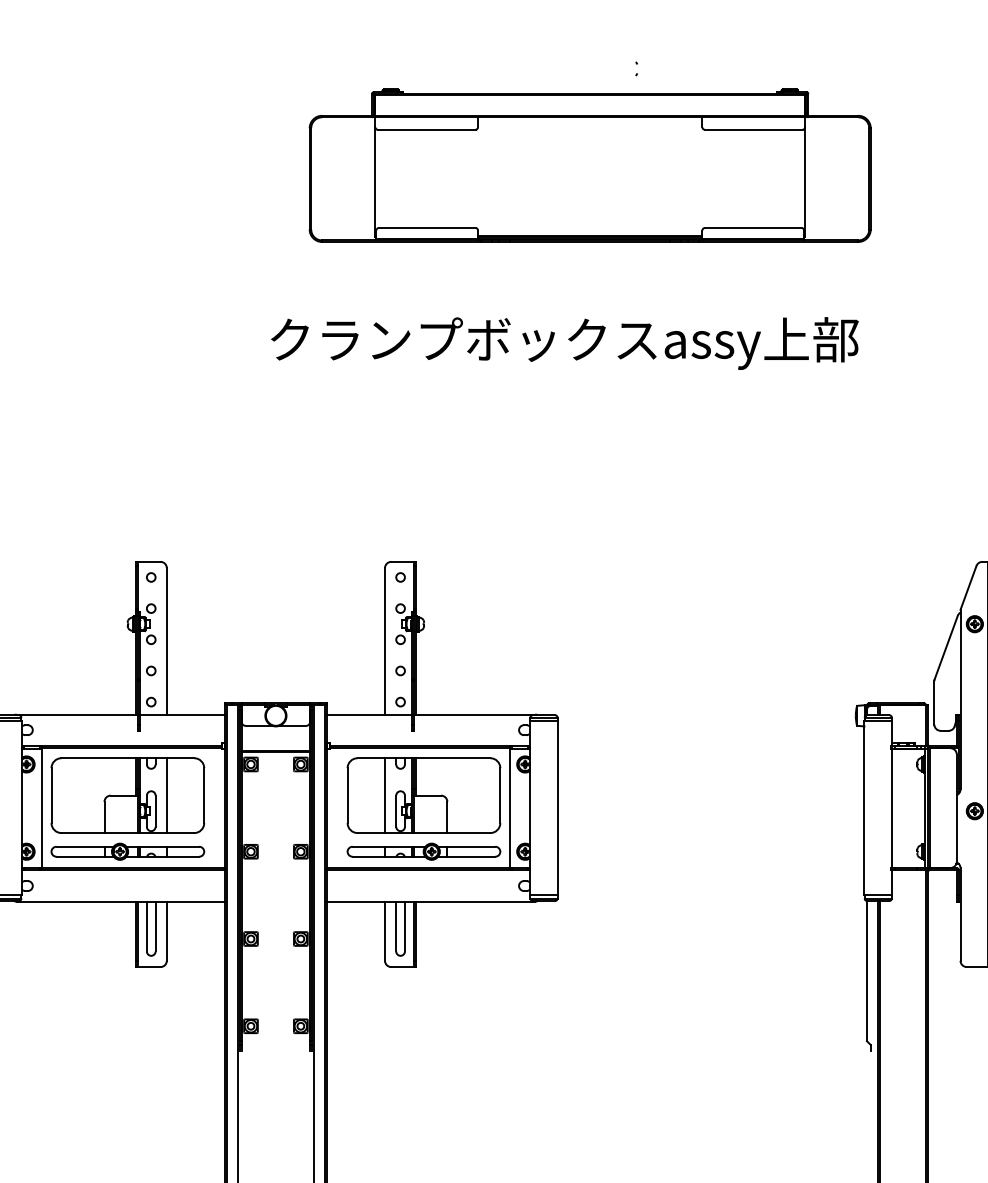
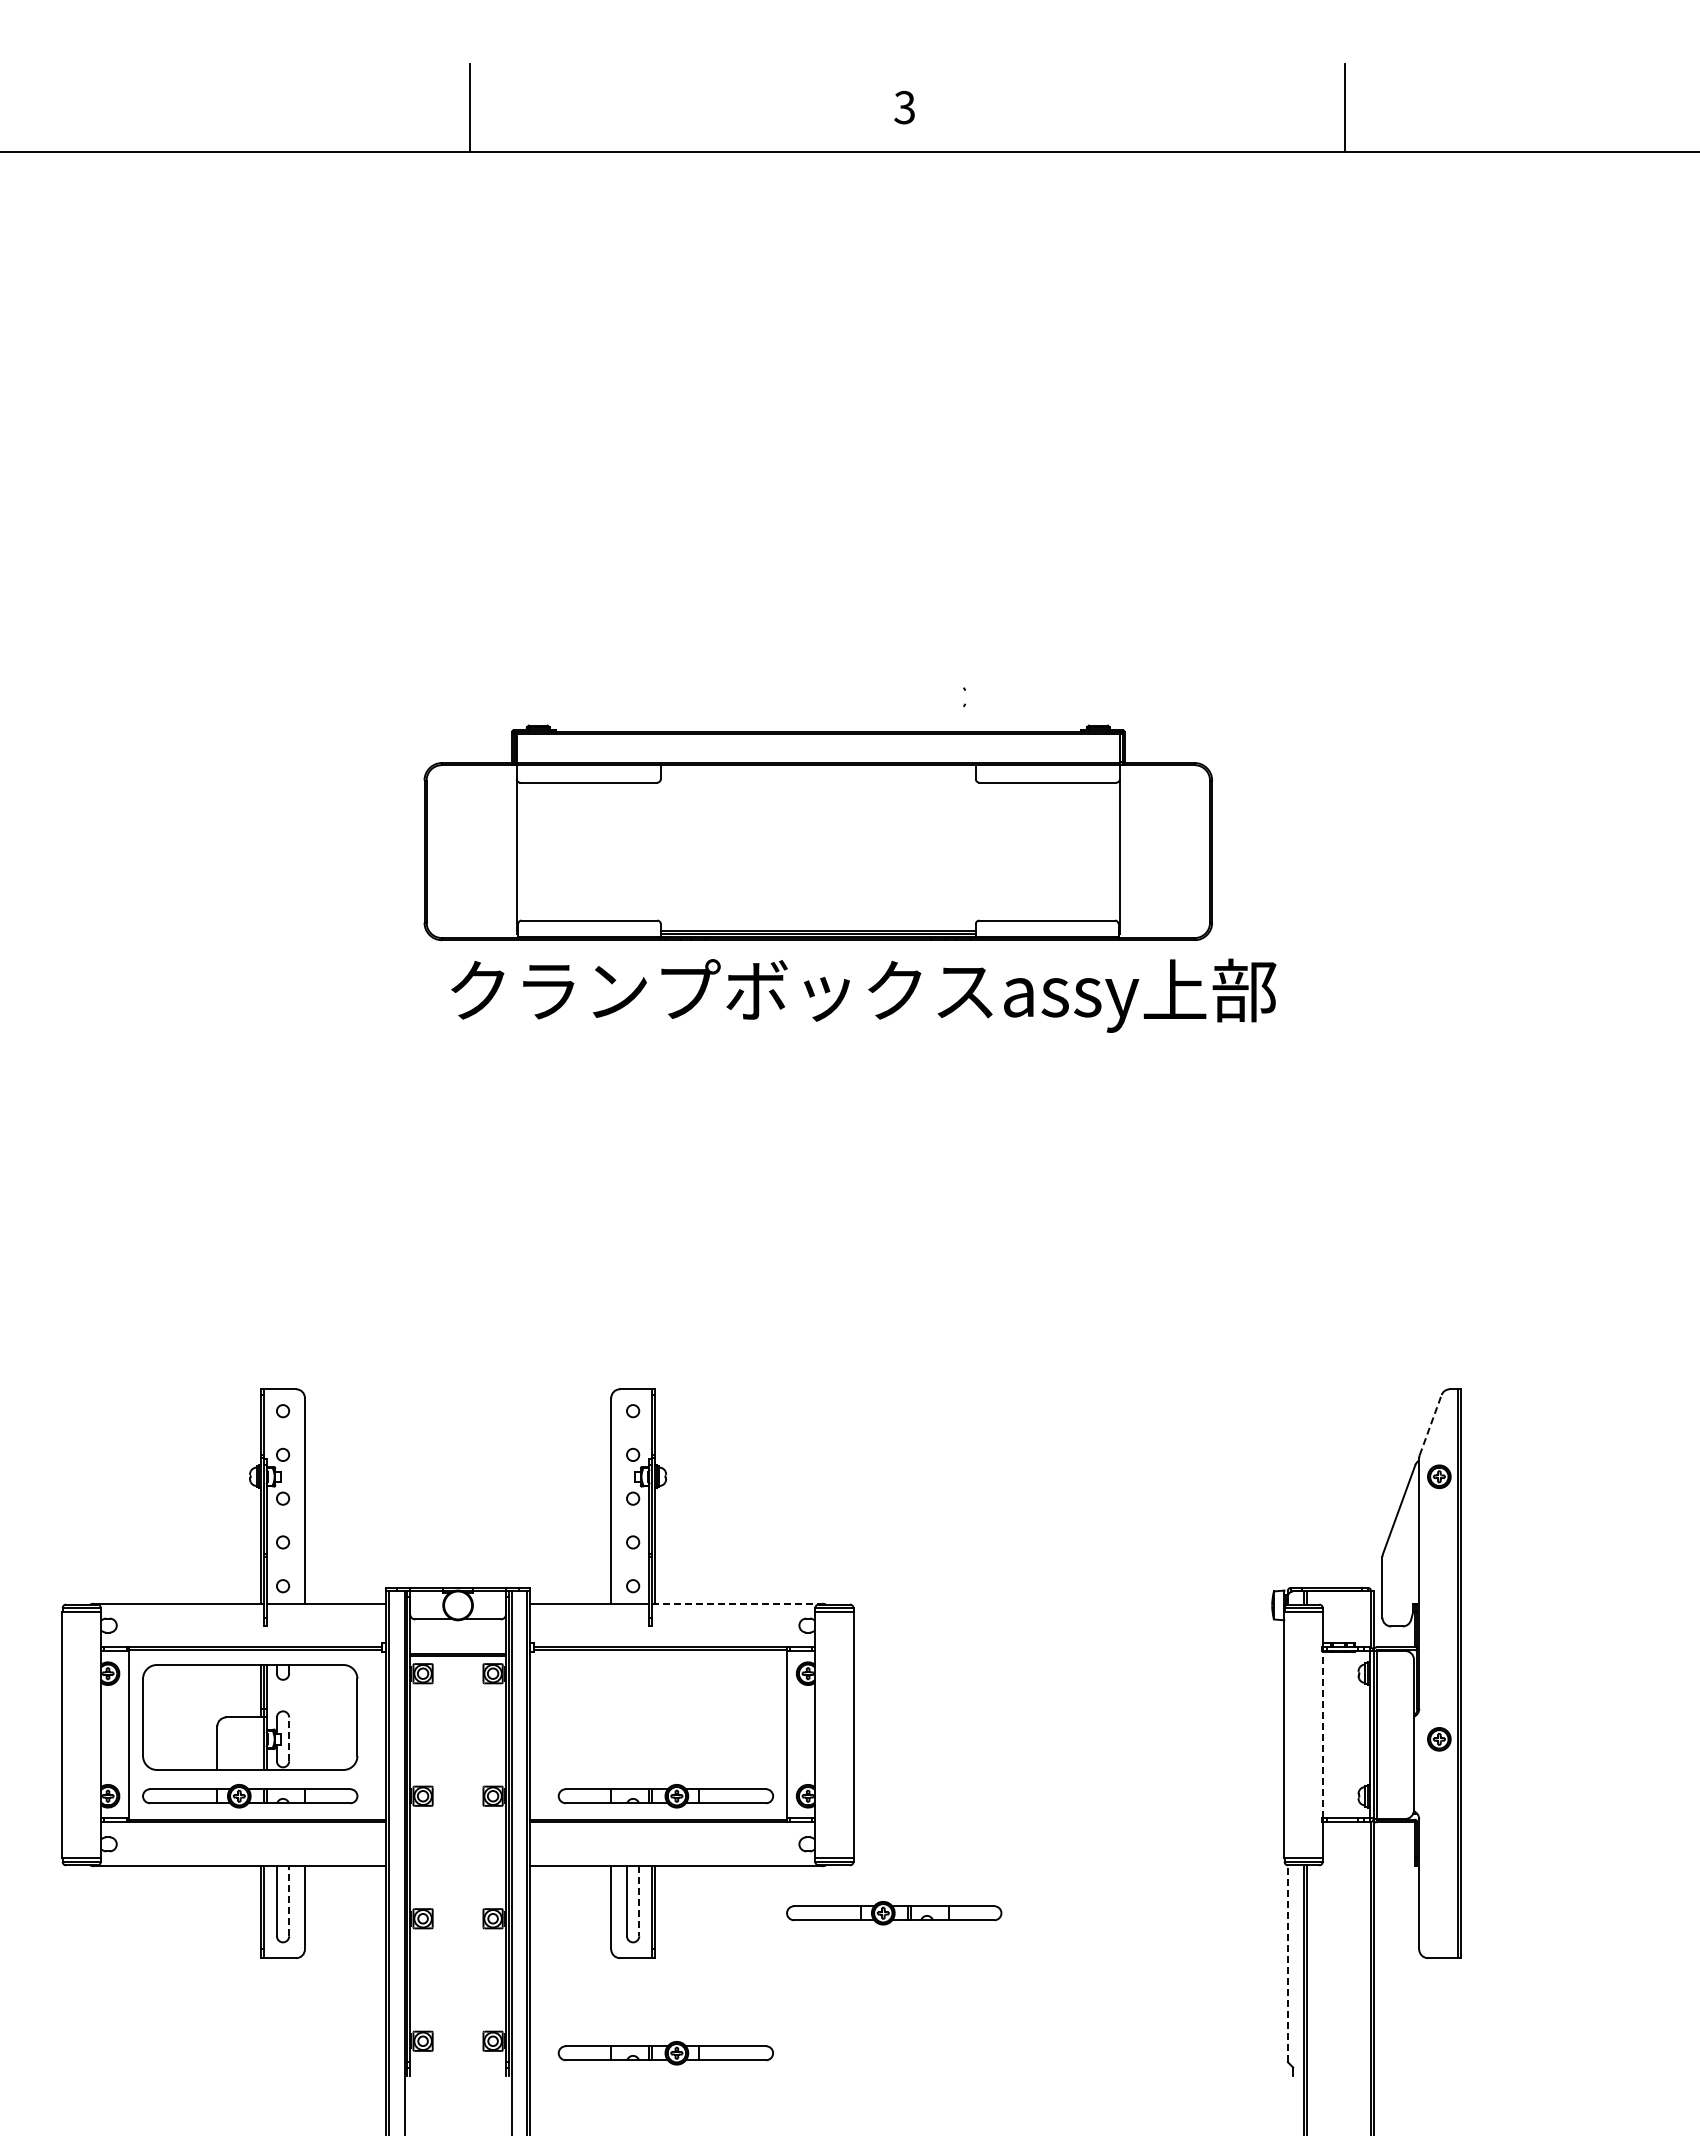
part: (589, 165) -> (817, 832), moved
text: (564, 343) -> (863, 995), moved
line: (968, 587) -> (1430, 1425), solid -> dashed
line: (474, 714) -> (737, 1603), solid -> dashed
line: (166, 794) -> (304, 1716), removed
part: (423, 795) -> (665, 1717), removed
line: (892, 807) -> (1323, 1734), solid -> dashed
line: (155, 811) -> (289, 1739), solid -> dashed
line: (155, 926) -> (289, 1900), solid -> dashed
line: (405, 926) -> (639, 1901), solid -> dashed
part: (586, 935) -> (894, 1913), added
line: (866, 970) -> (1287, 1963), solid -> dashed
part: (423, 1034) -> (665, 2053), added

